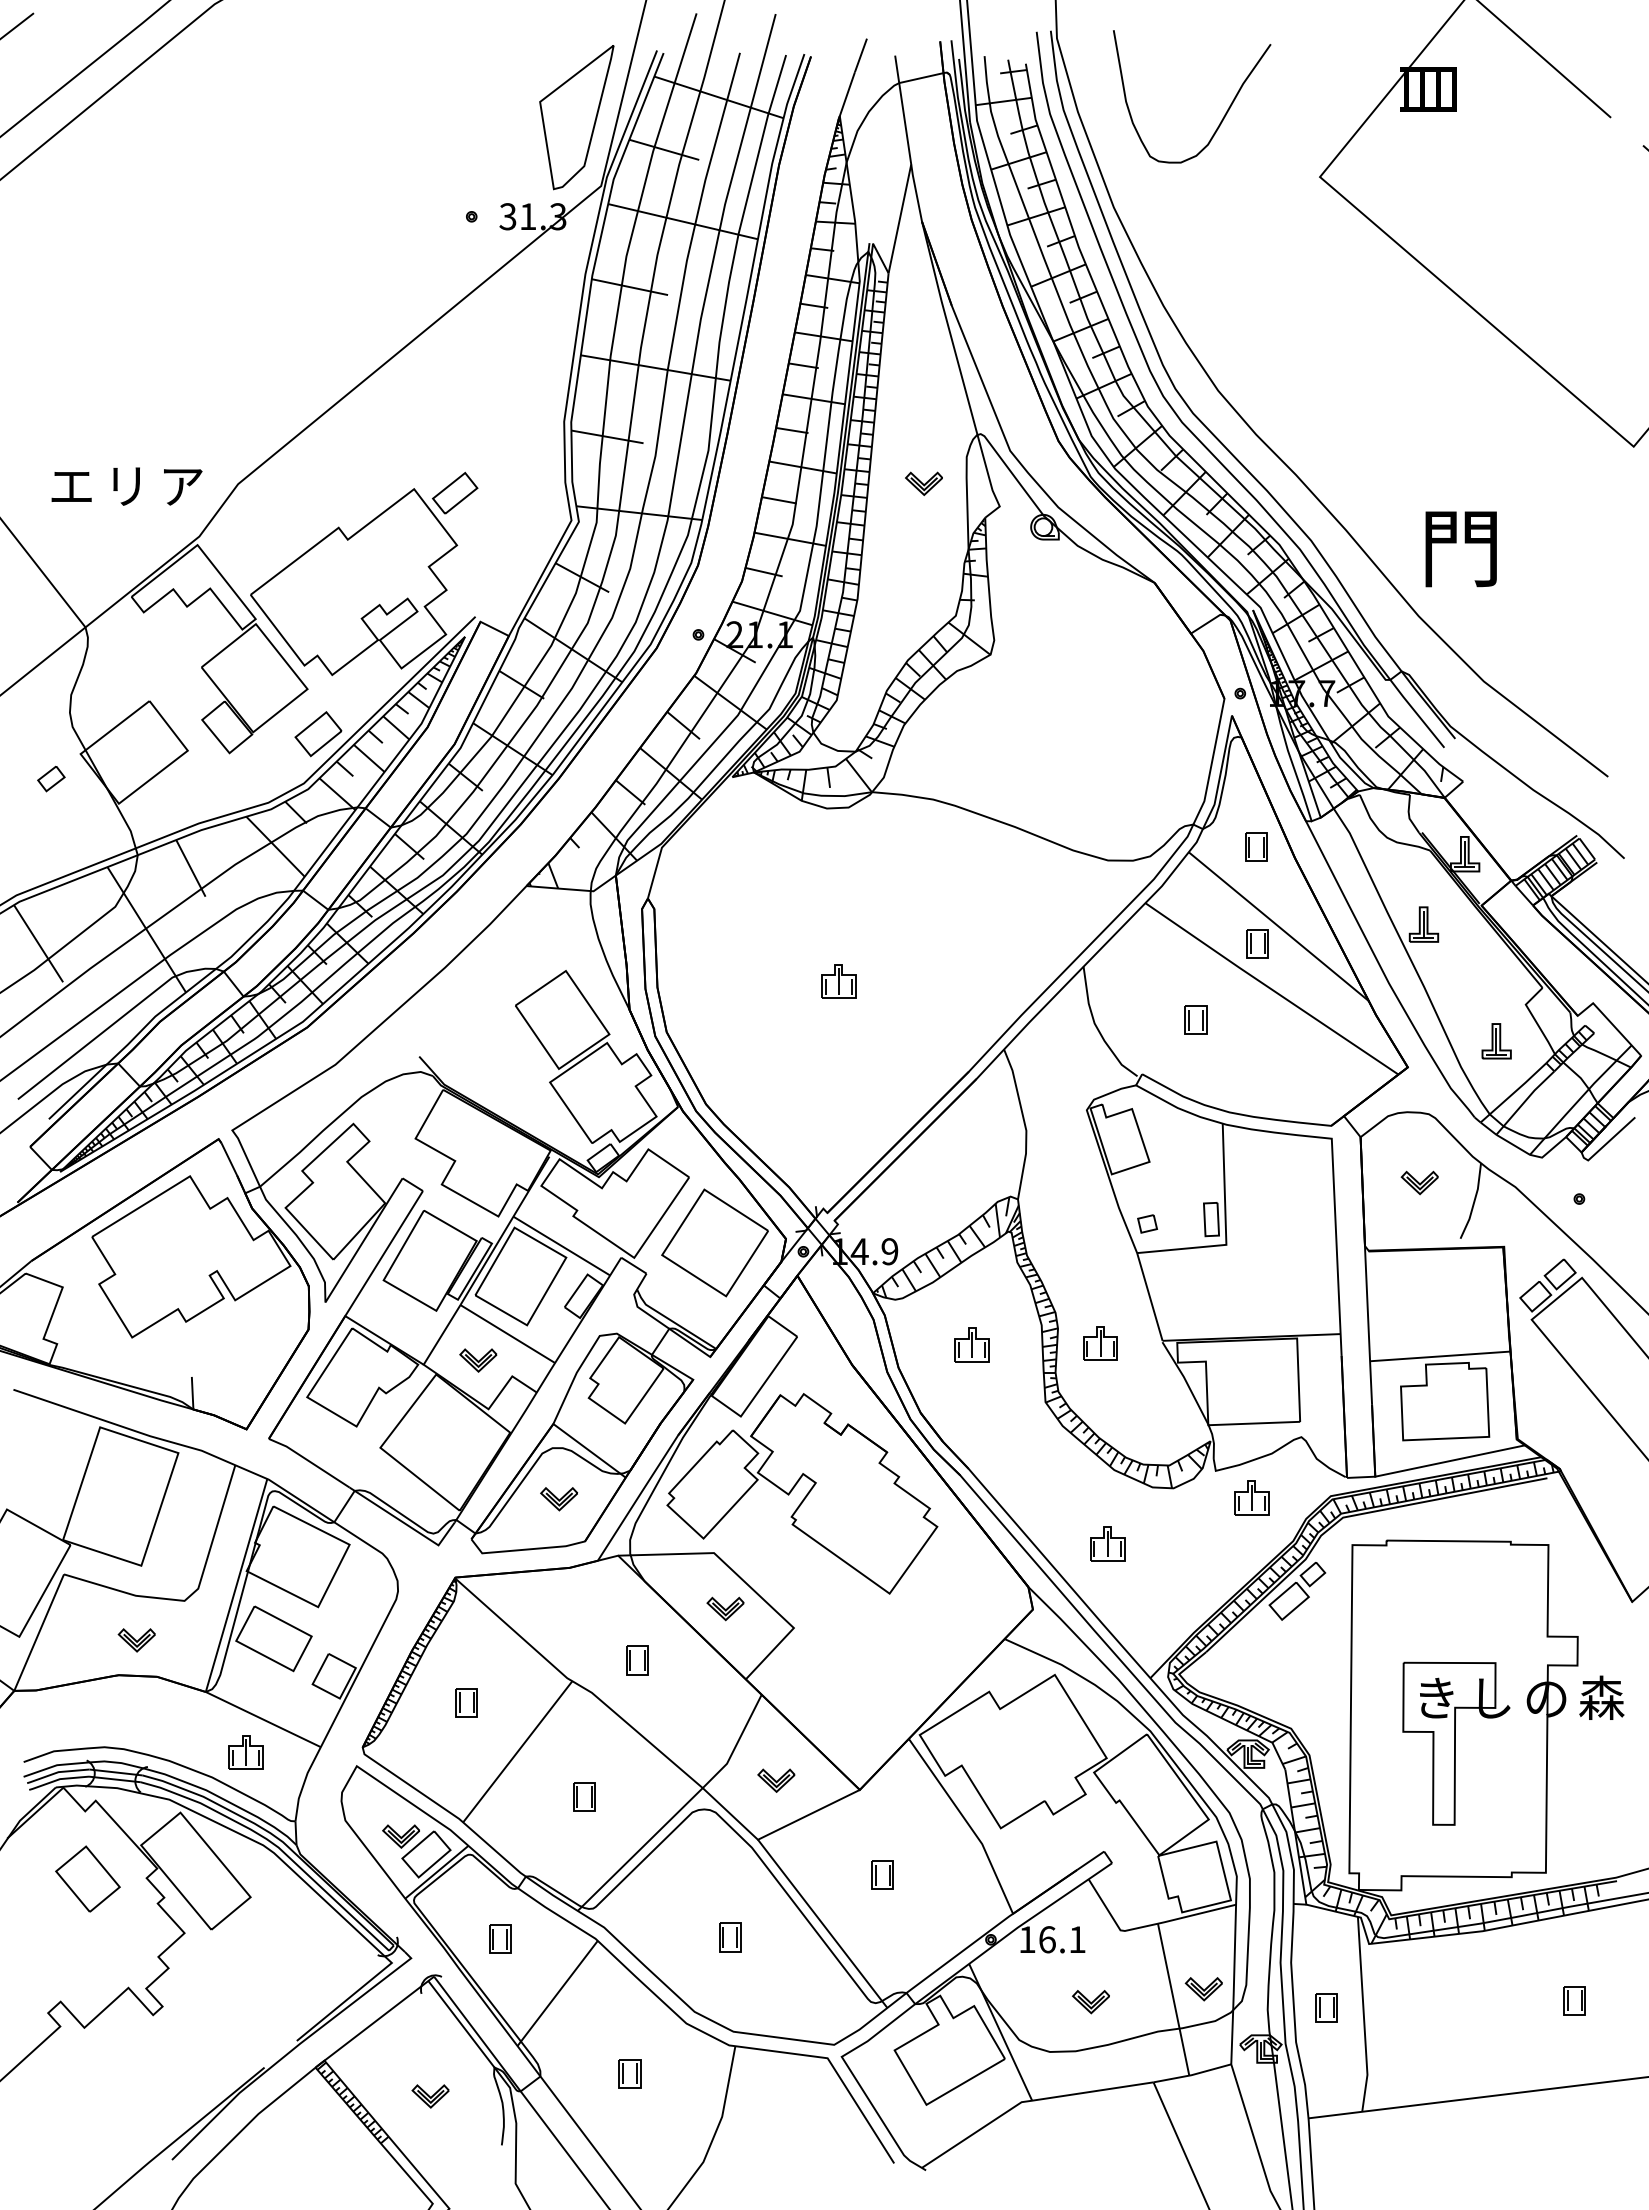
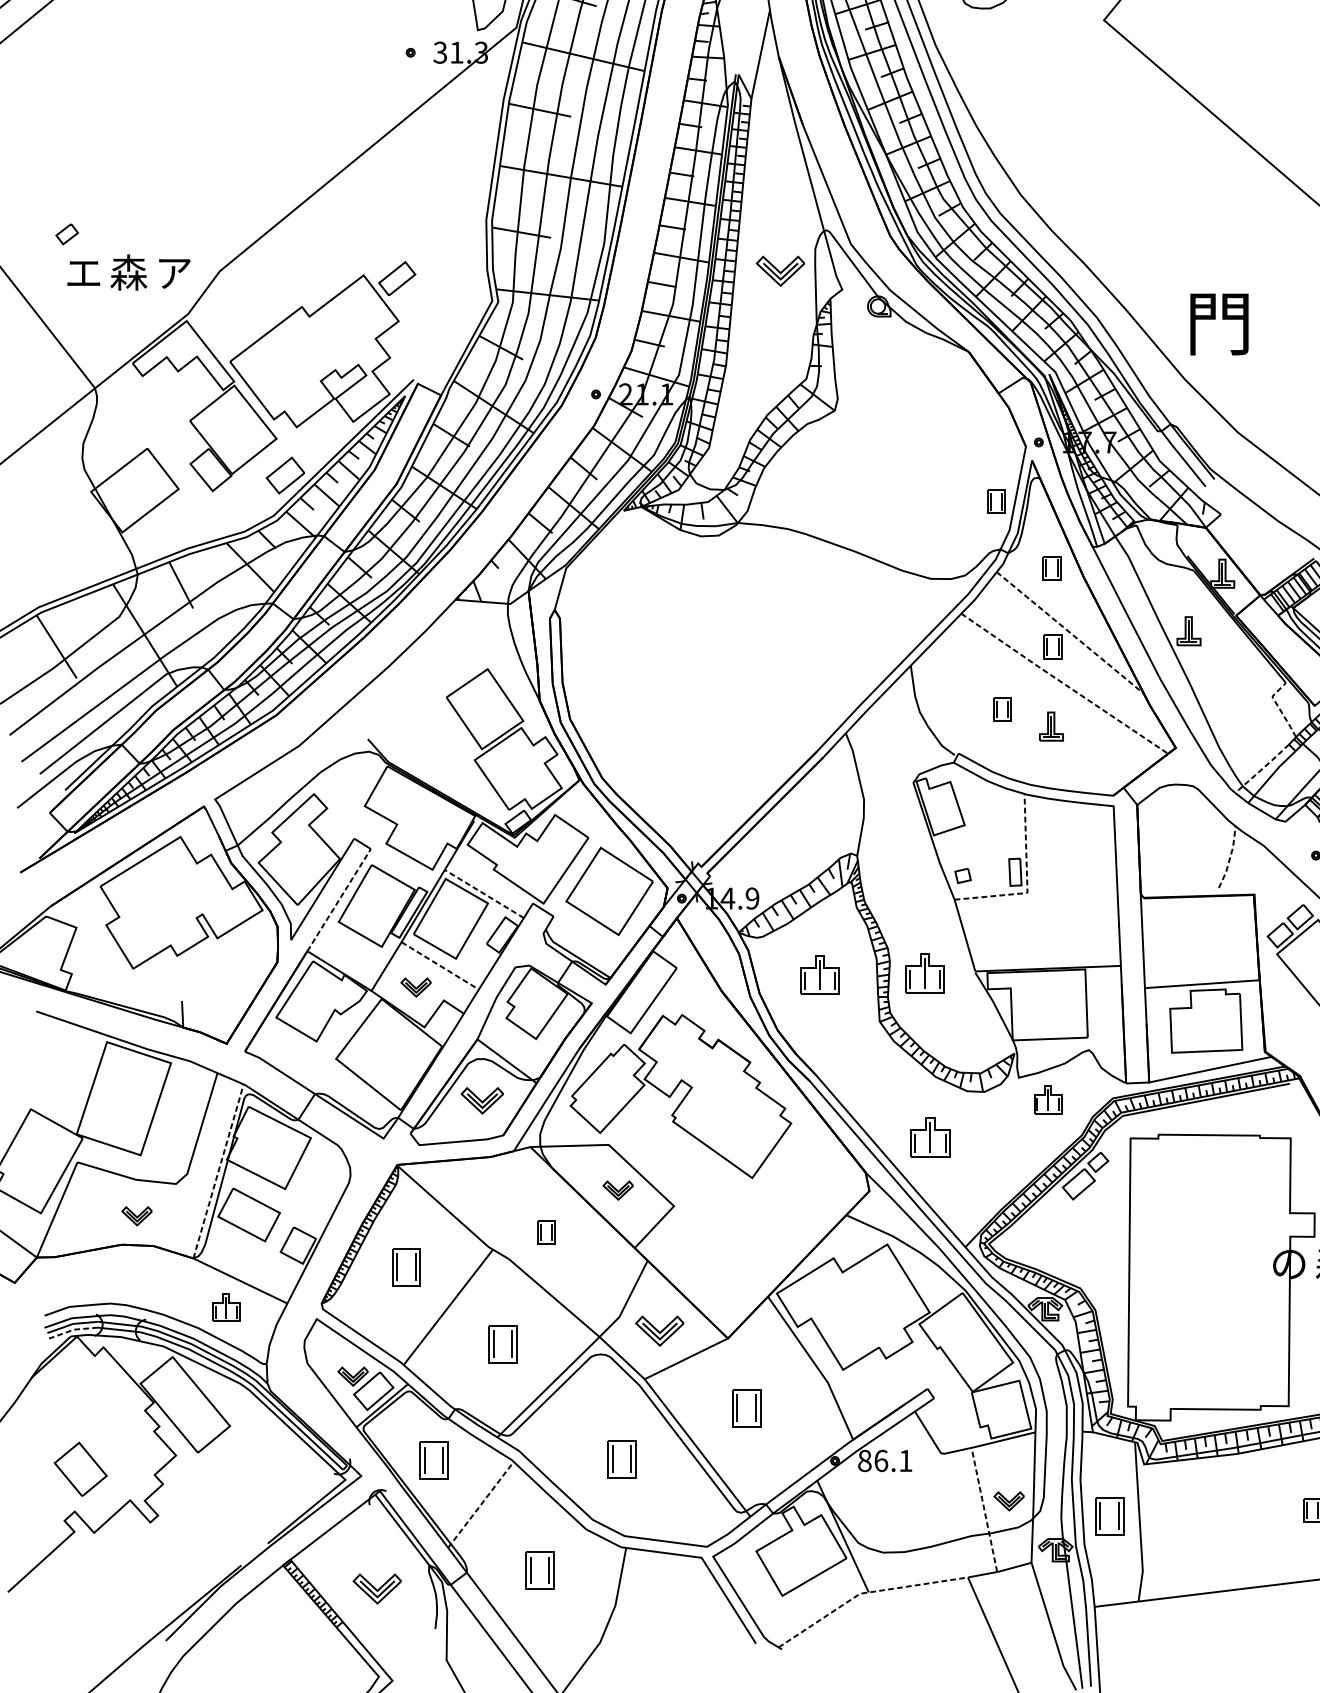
part: (923, 483) -> (779, 270), size x1.6
text: (126, 485) -> (128, 272), リ -> 森
part: (1188, 765) -> (996, 501), added
part: (51, 778) -> (67, 233), moved
line: (1278, 926) -> (1070, 632), solid -> dashed
part: (838, 981) -> (710, 677), removed
line: (1271, 989) -> (1064, 684), solid -> dashed
line: (1534, 1019) -> (1279, 708), solid -> dashed
part: (1496, 1041) -> (1051, 726), moved
line: (1513, 1093) -> (1262, 769), solid -> dashed
part: (1419, 1182) -> (1185, 842), removed
line: (1474, 1201) -> (1230, 857), solid -> dashed
line: (1225, 1228) -> (1026, 879), solid -> dashed
line: (561, 1246) -> (484, 894), solid -> dashed
line: (383, 1253) -> (338, 900), solid -> dashed
line: (508, 1334) -> (440, 966), solid -> dashed
part: (1100, 1343) -> (924, 973), size x1.4
part: (971, 1344) -> (819, 974), size x1.4
part: (558, 1499) -> (481, 1101), size x1.4
part: (1107, 1543) -> (930, 1137), size x1.4
line: (236, 1585) -> (218, 1171), solid -> dashed
part: (466, 1702) -> (406, 1267), size x1.6
part: (1456, 1743) -> (1215, 1300), removed
line: (58, 1779) -> (73, 1329), solid -> dashed
part: (776, 1780) -> (659, 1330), size x1.6
part: (584, 1796) -> (502, 1343), size x1.6
part: (882, 1874) -> (746, 1407), size x1.6
part: (87, 1878) -> (80, 1468), moved
part: (730, 1937) -> (622, 1459), size x1.6
part: (500, 1938) -> (434, 1459), size x1.6
text: (1027, 1939) -> (864, 1460), 16.1 -> 86.1
line: (557, 1993) -> (480, 1504), solid -> dashed
line: (1173, 1999) -> (984, 1509), solid -> dashed
part: (1090, 2002) -> (916, 1512), removed
part: (1326, 2007) -> (1109, 1516), size x1.6
part: (629, 2073) -> (539, 1570), size x1.6
part: (430, 2096) -> (377, 1589), size x1.6
line: (1028, 2101) -> (865, 1593), solid -> dashed

